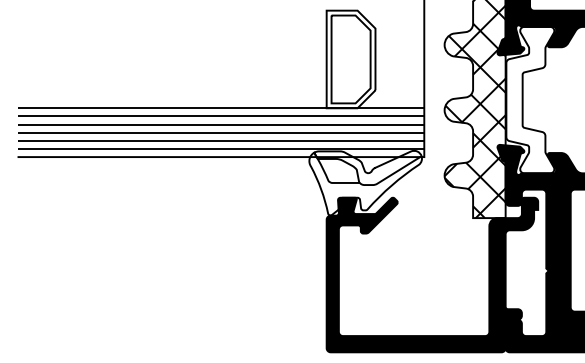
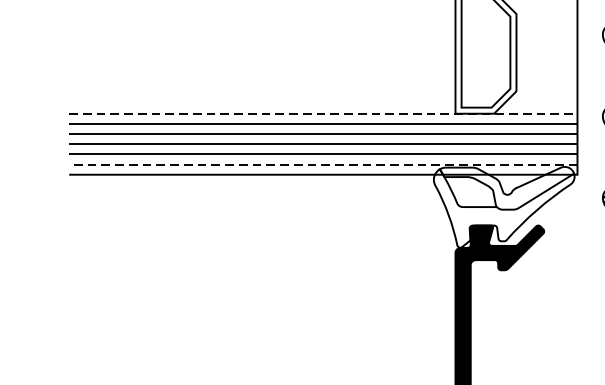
line: (221, 108) -> (324, 114), solid -> dashed
line: (220, 148) -> (322, 163), solid -> dashed

